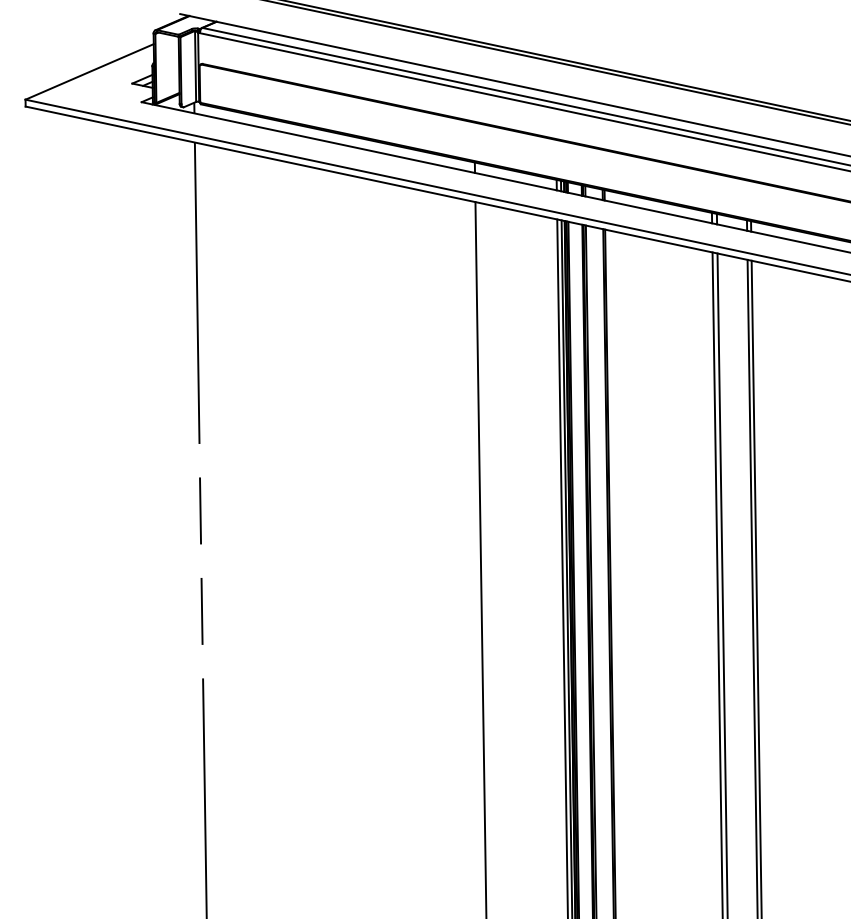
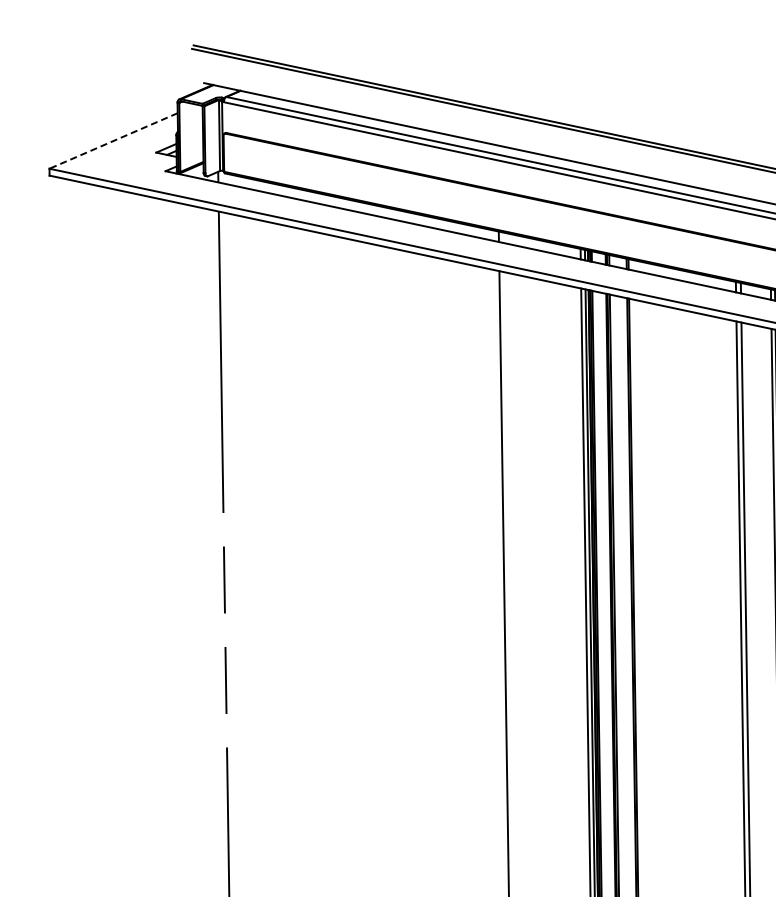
line: (89, 71) -> (113, 140), solid -> dashed

